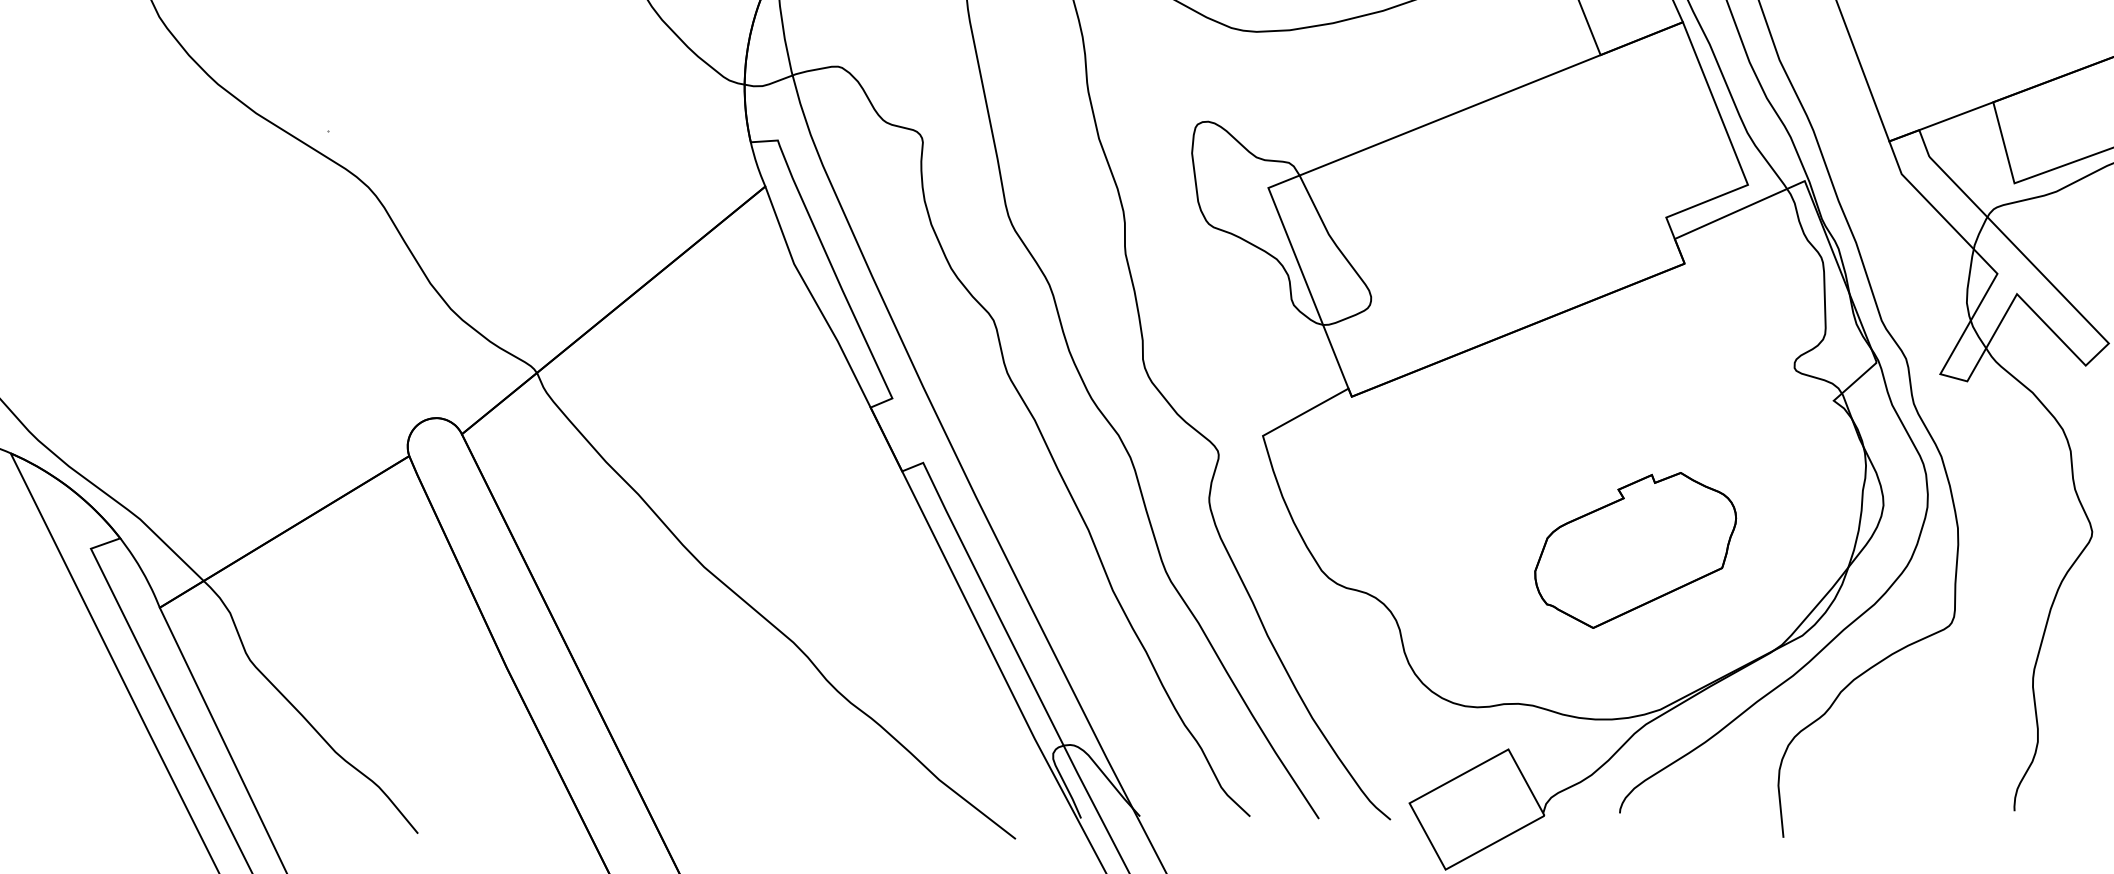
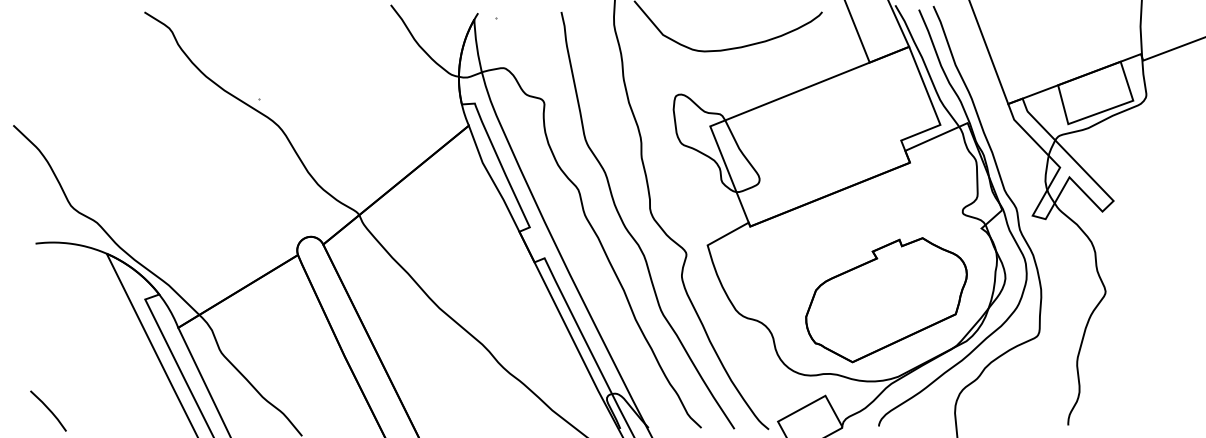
part: (1635, 550) -> (886, 300), size x1.67

